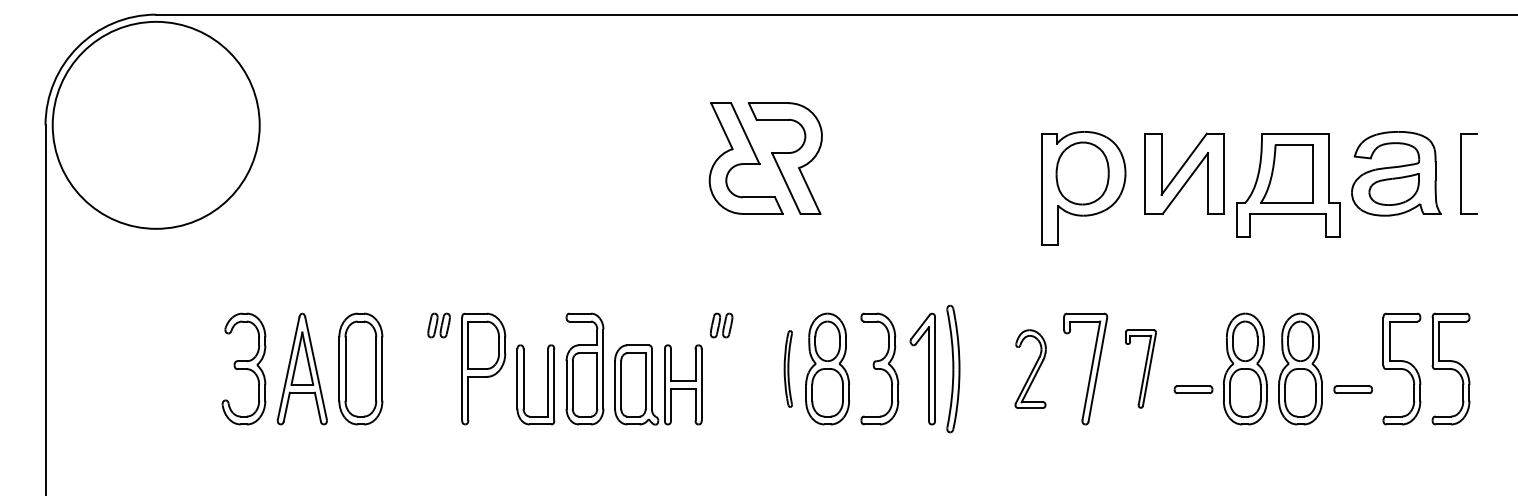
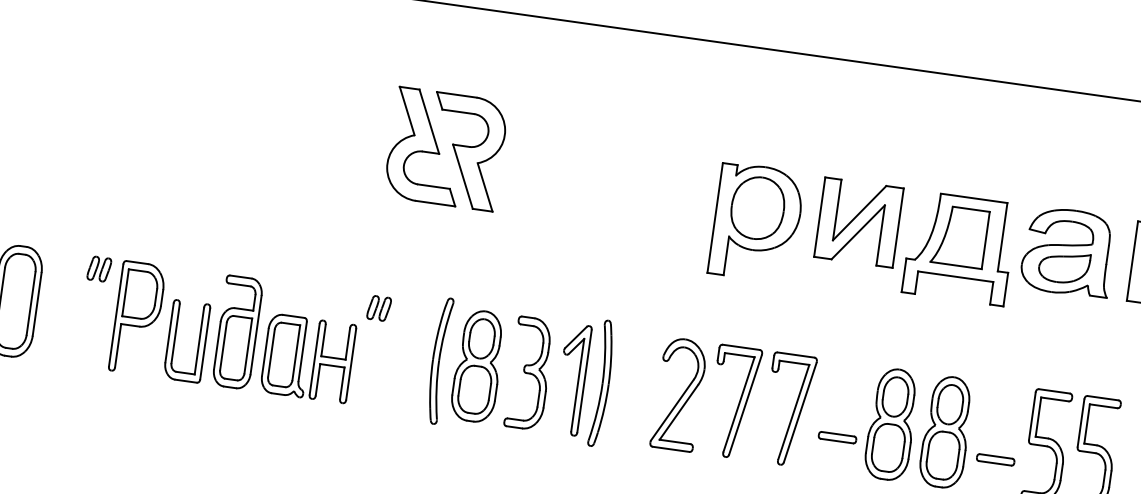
part: (788, 368) -> (439, 360), size x1.67
part: (1030, 368) -> (679, 393), size x1.43
part: (1140, 368) -> (787, 409), size x1.43

